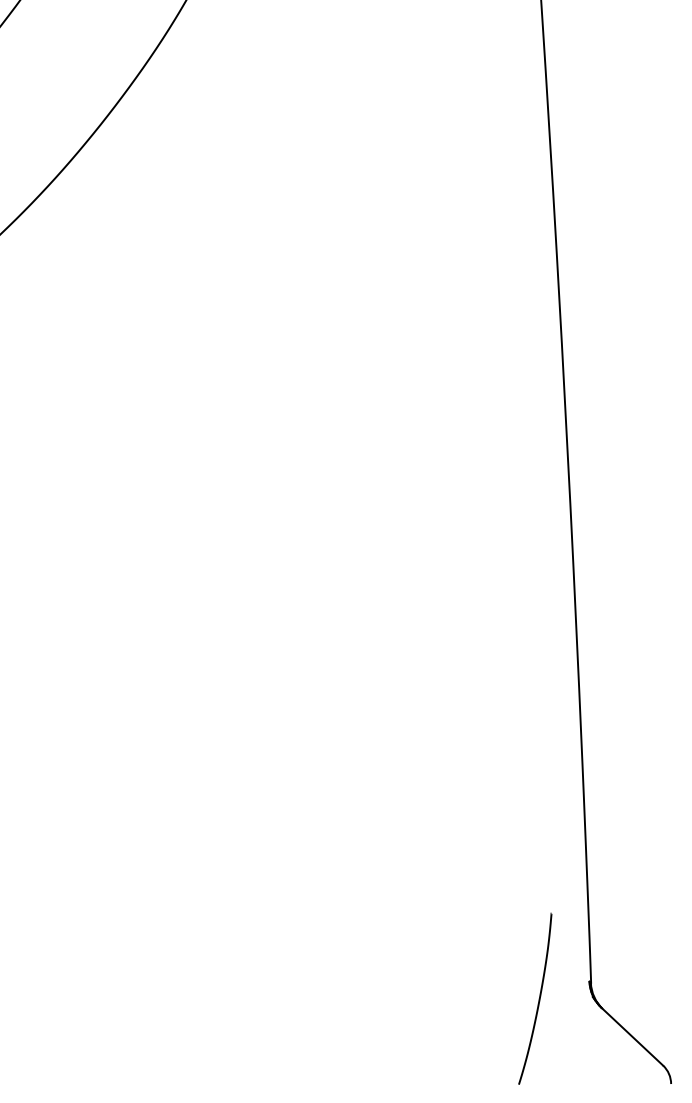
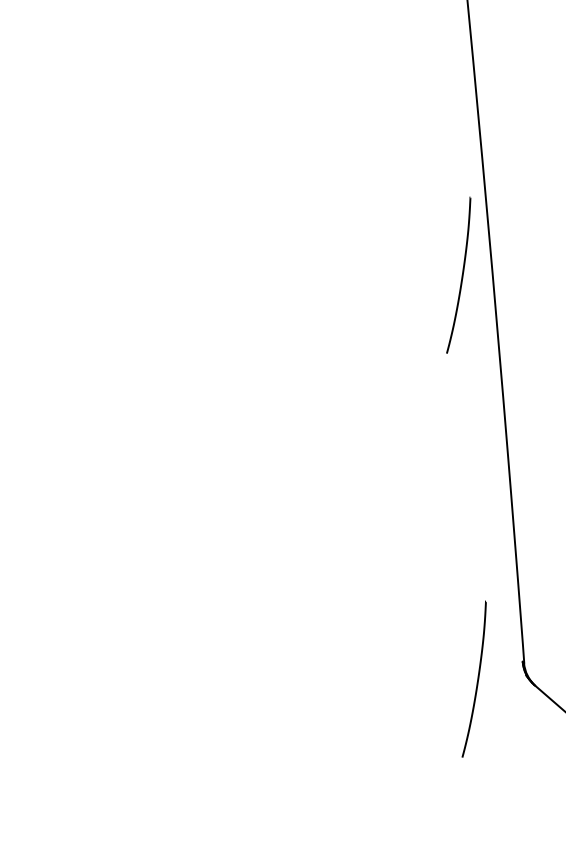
curve: (538, 552) -> (461, 274), added

